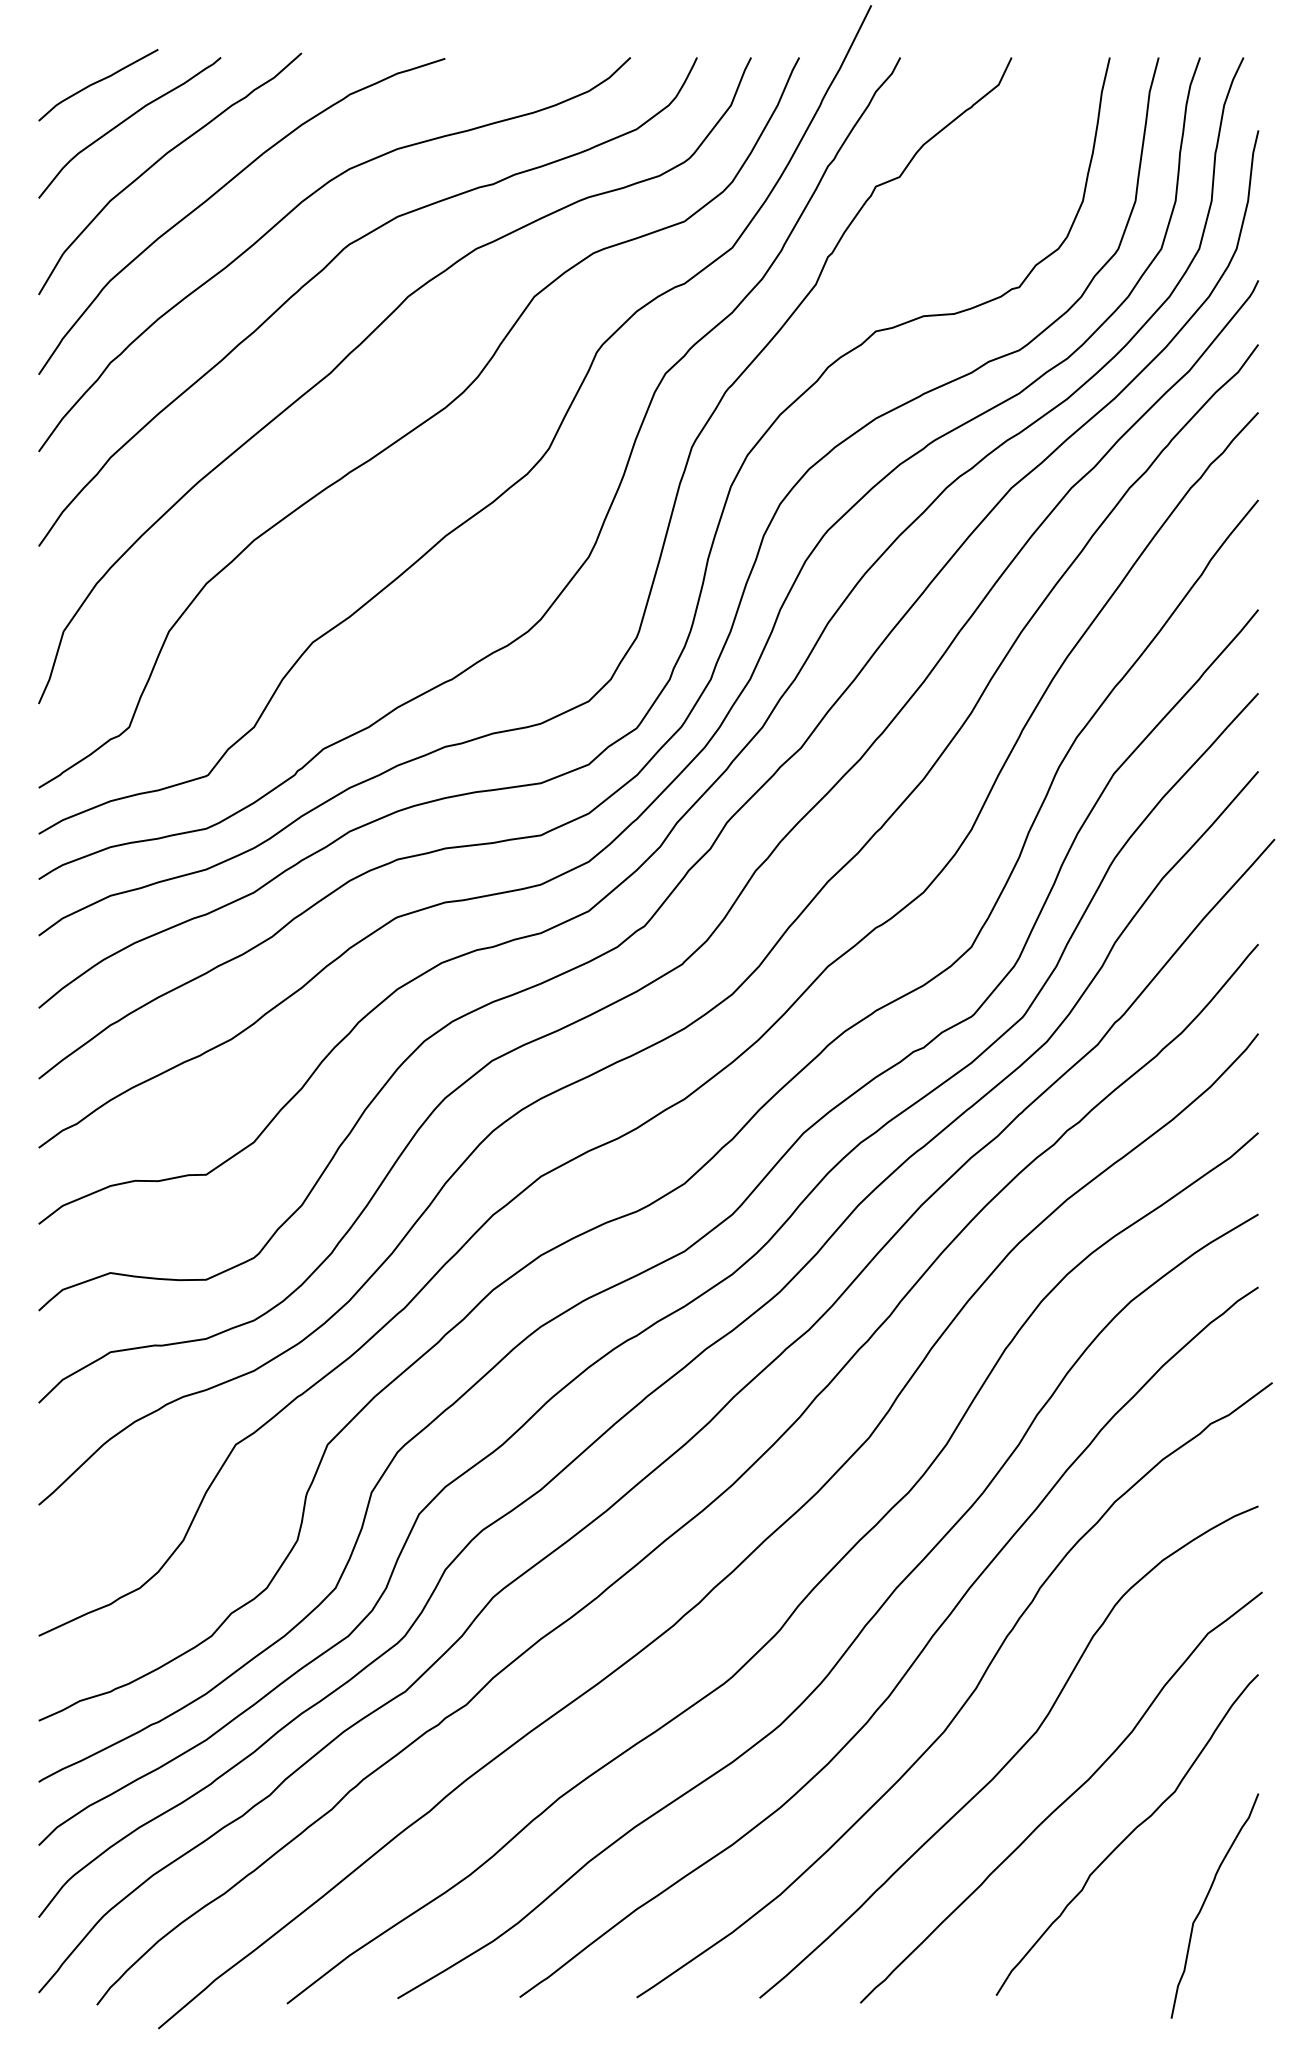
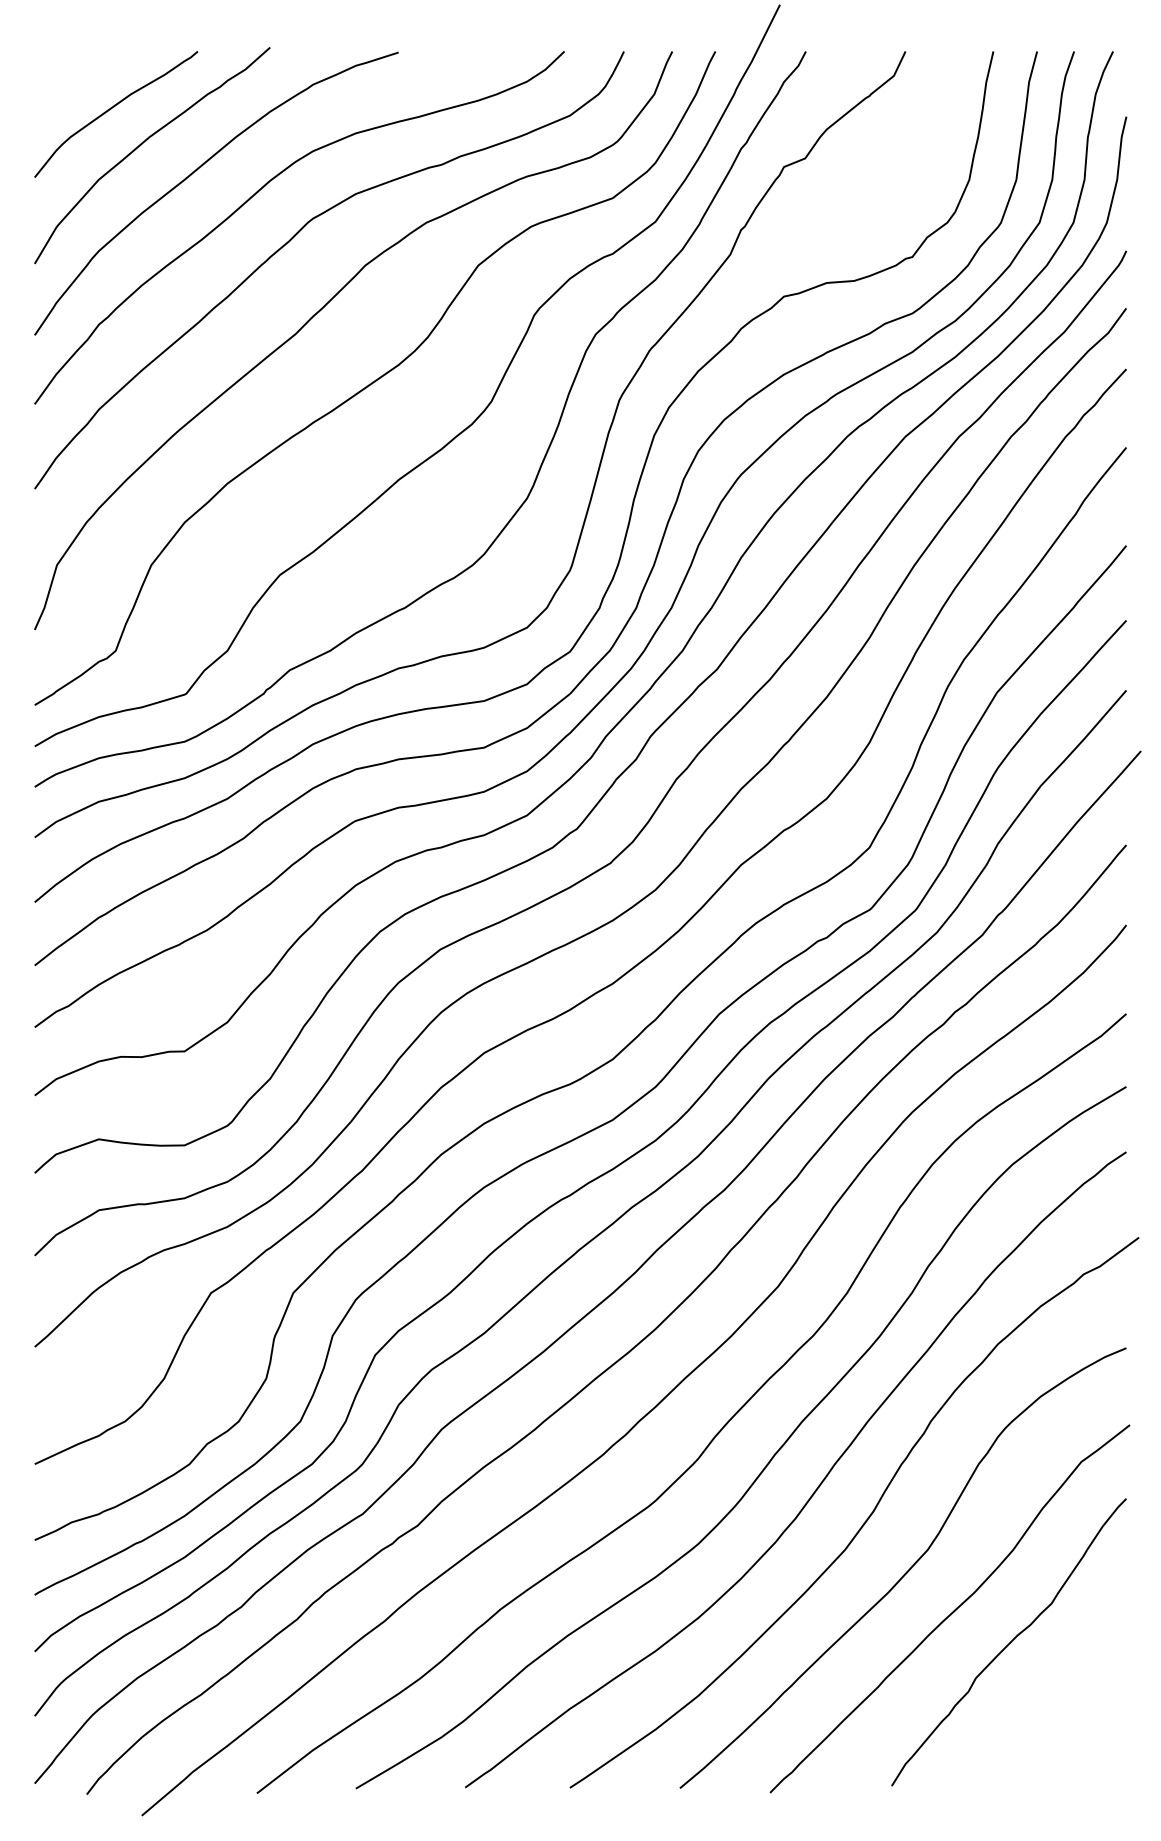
curve: (97, 83) -> (87, 74), removed
curve: (1206, 1901) -> (1079, 1701), removed

